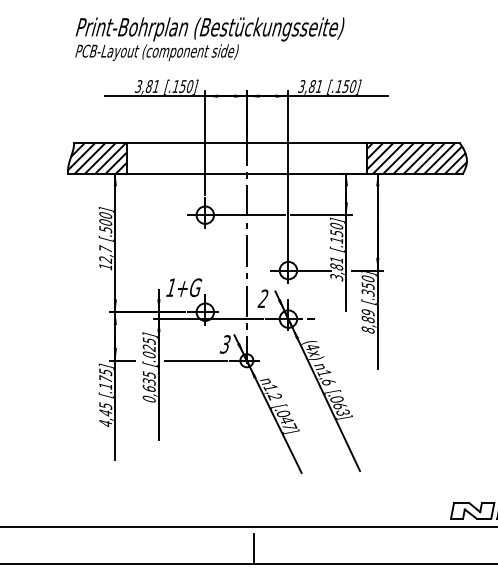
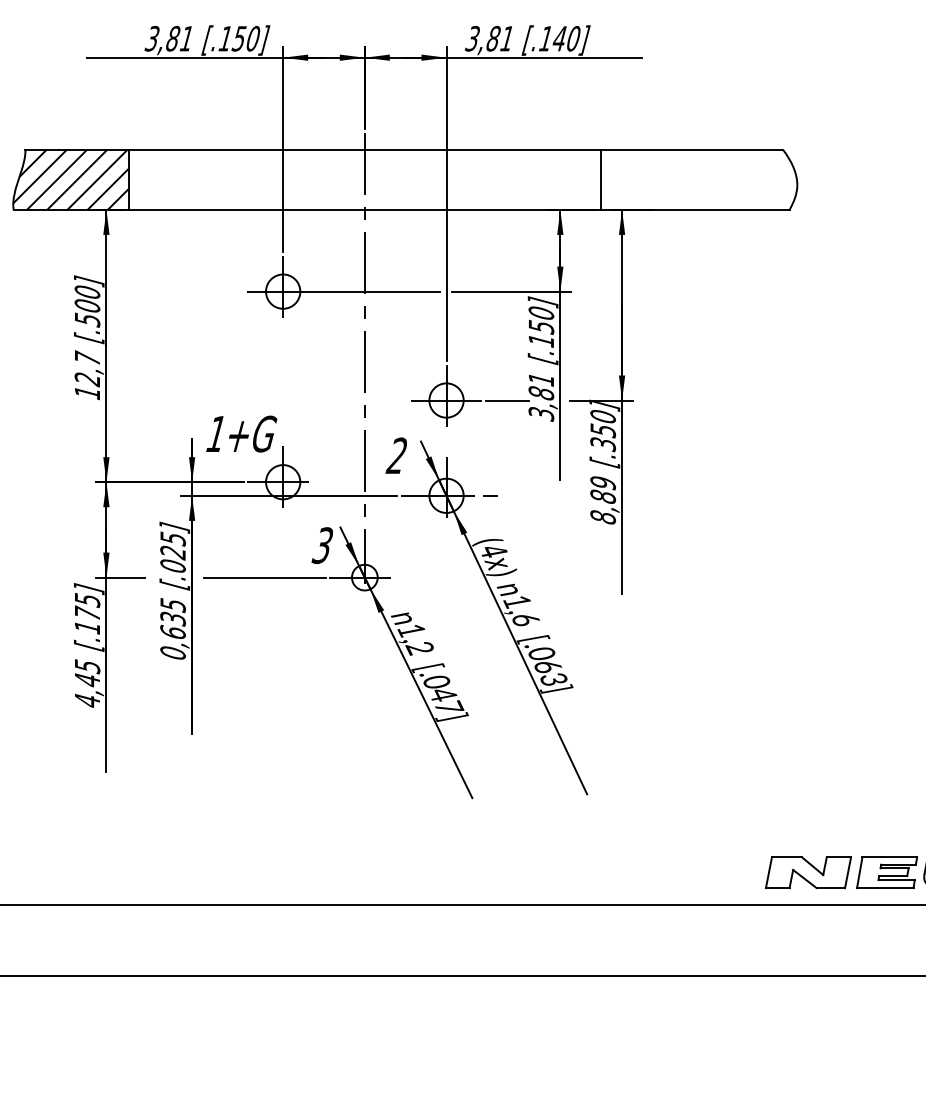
text: (345, 86) -> (558, 38), [.150] -> [.140]
hatch: (416, 158) -> (698, 180), removed
line: (253, 548) -> (377, 946), removed

